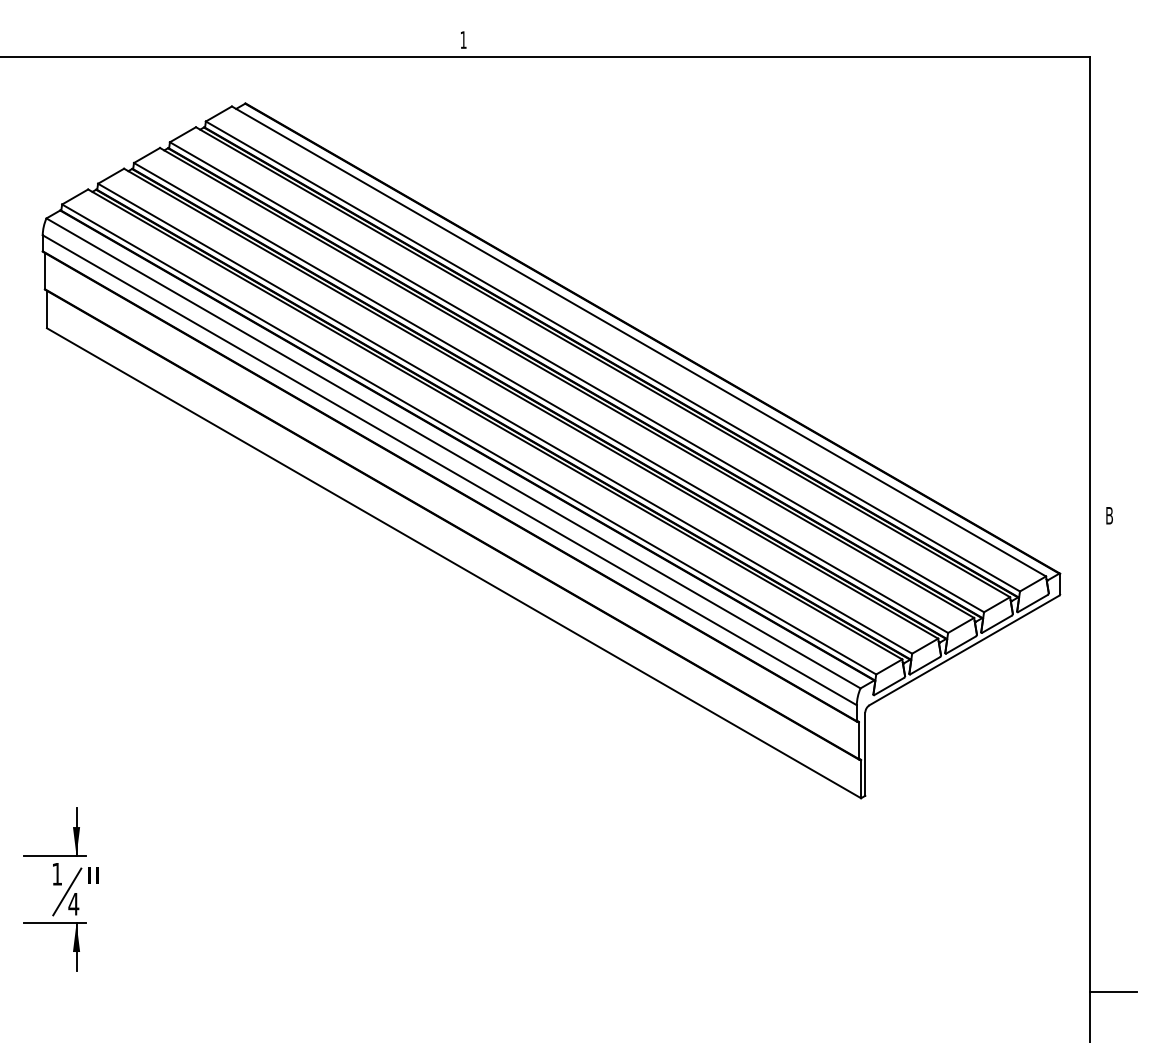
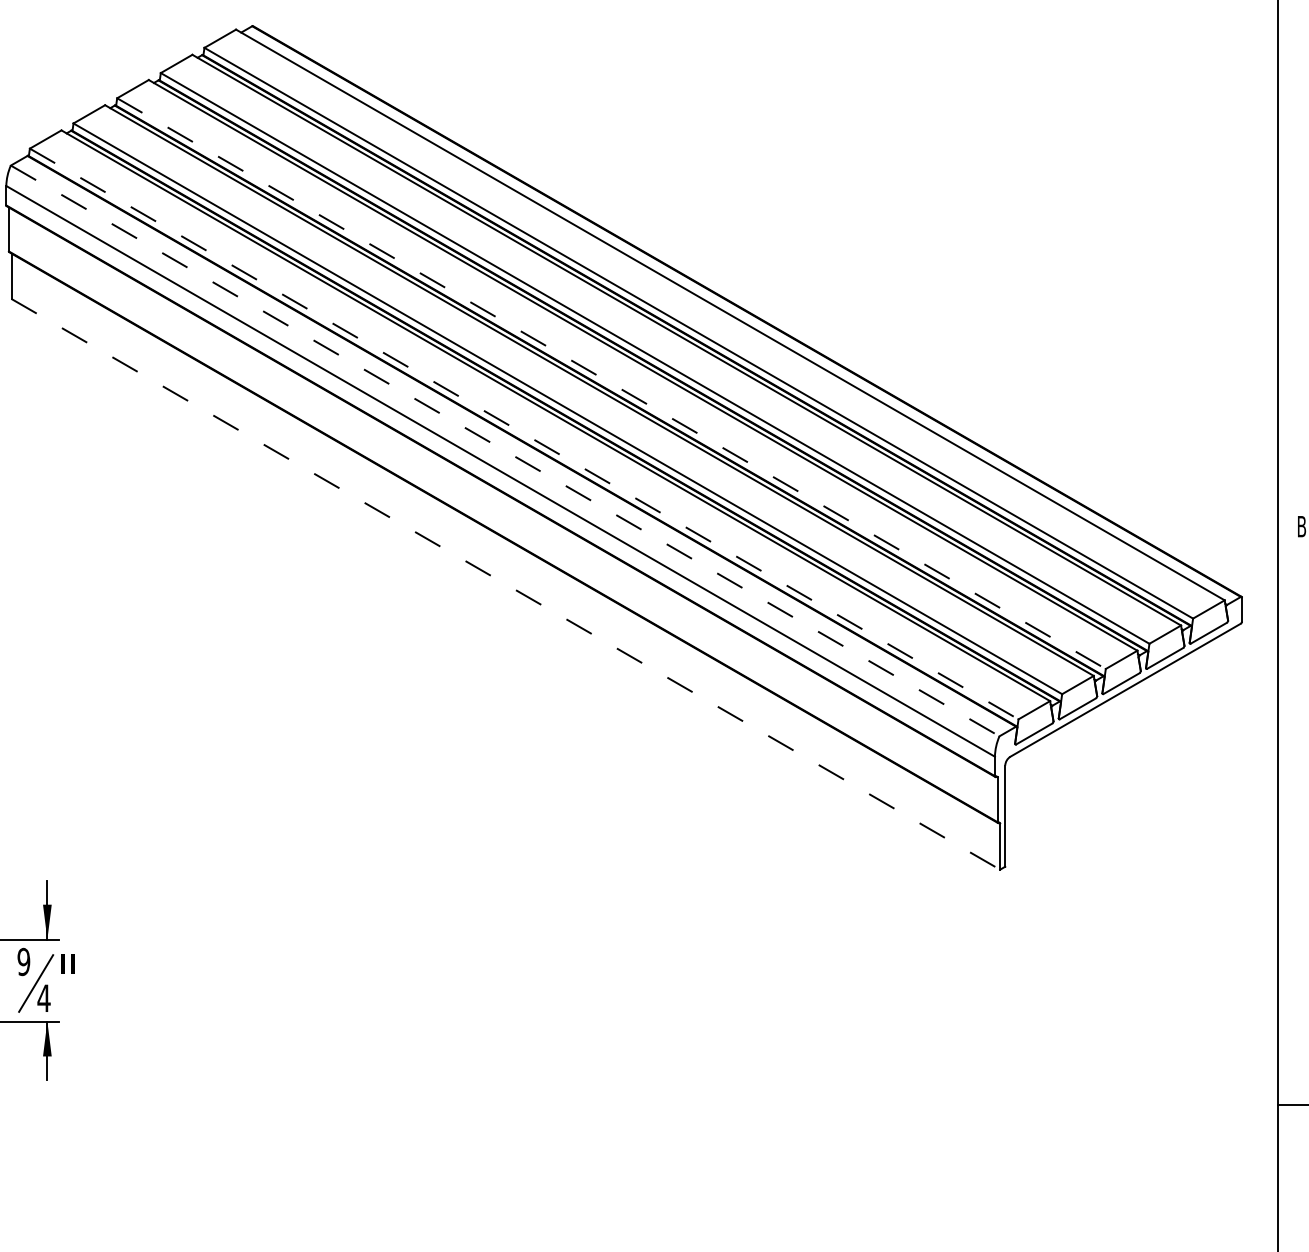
line: (541, 397) -> (612, 383), solid -> dashed
line: (469, 439) -> (524, 434), solid -> dashed
line: (453, 453) -> (505, 451), solid -> dashed
line: (454, 563) -> (506, 584), solid -> dashed
text: (57, 873) -> (24, 961), 1 -> 9

